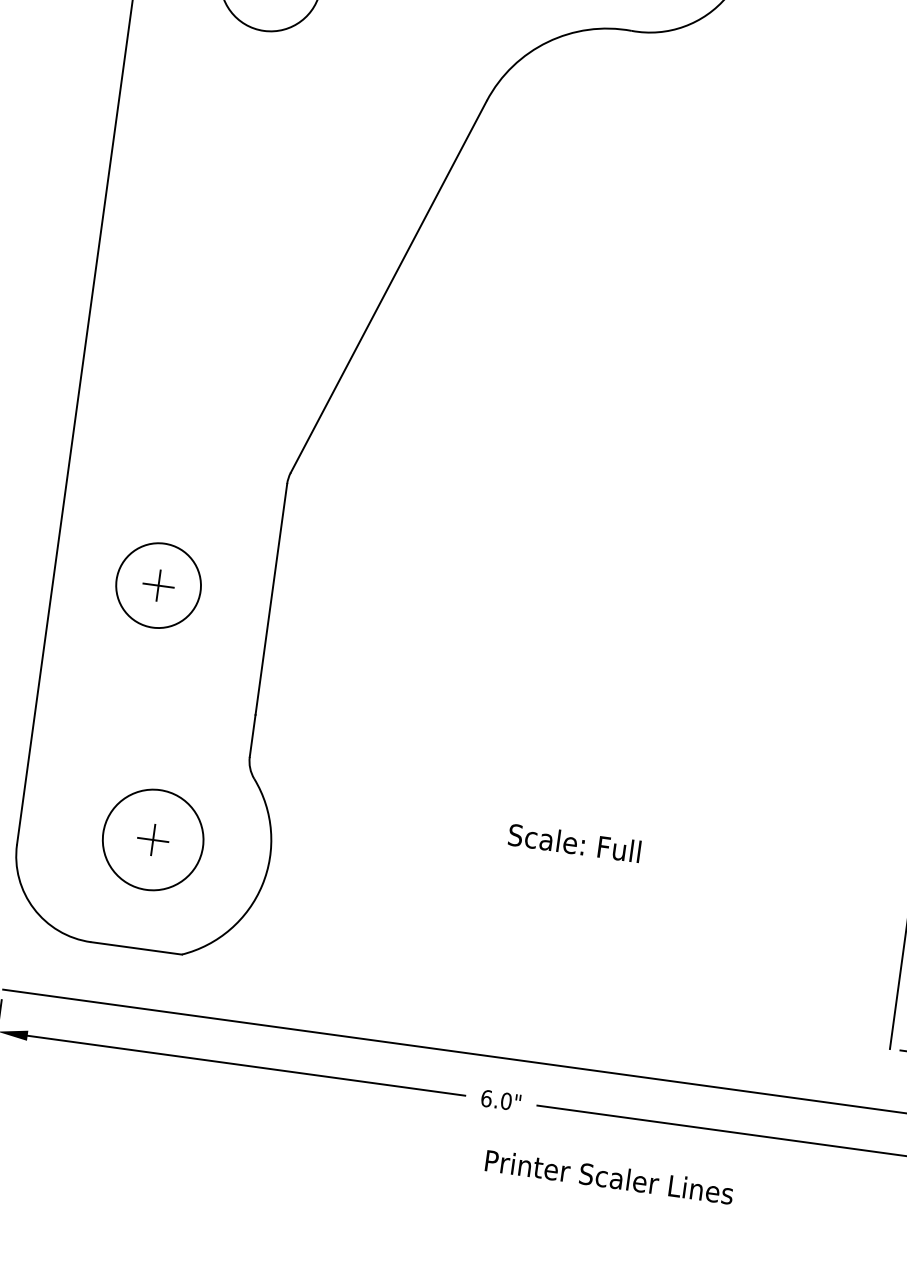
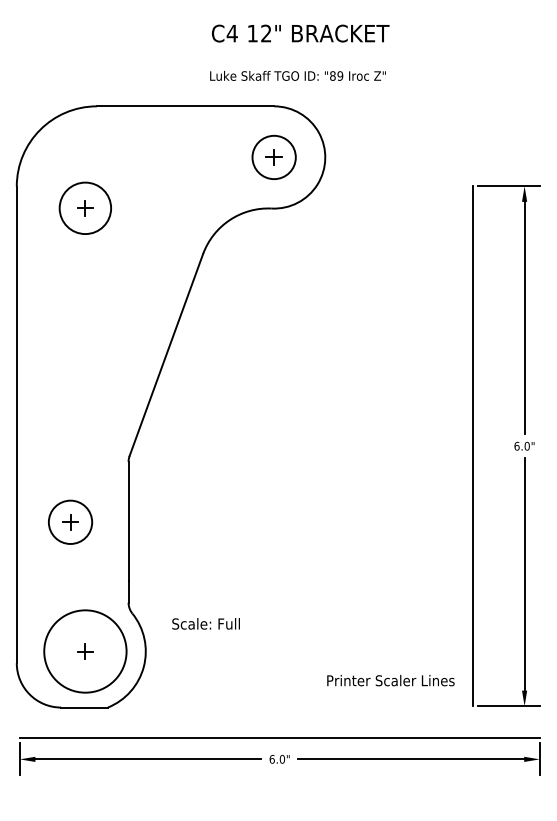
circle: (153, 839) -> (85, 651), size x1.6
text: (573, 842) -> (205, 623), moved
text: (608, 1176) -> (390, 680), moved

